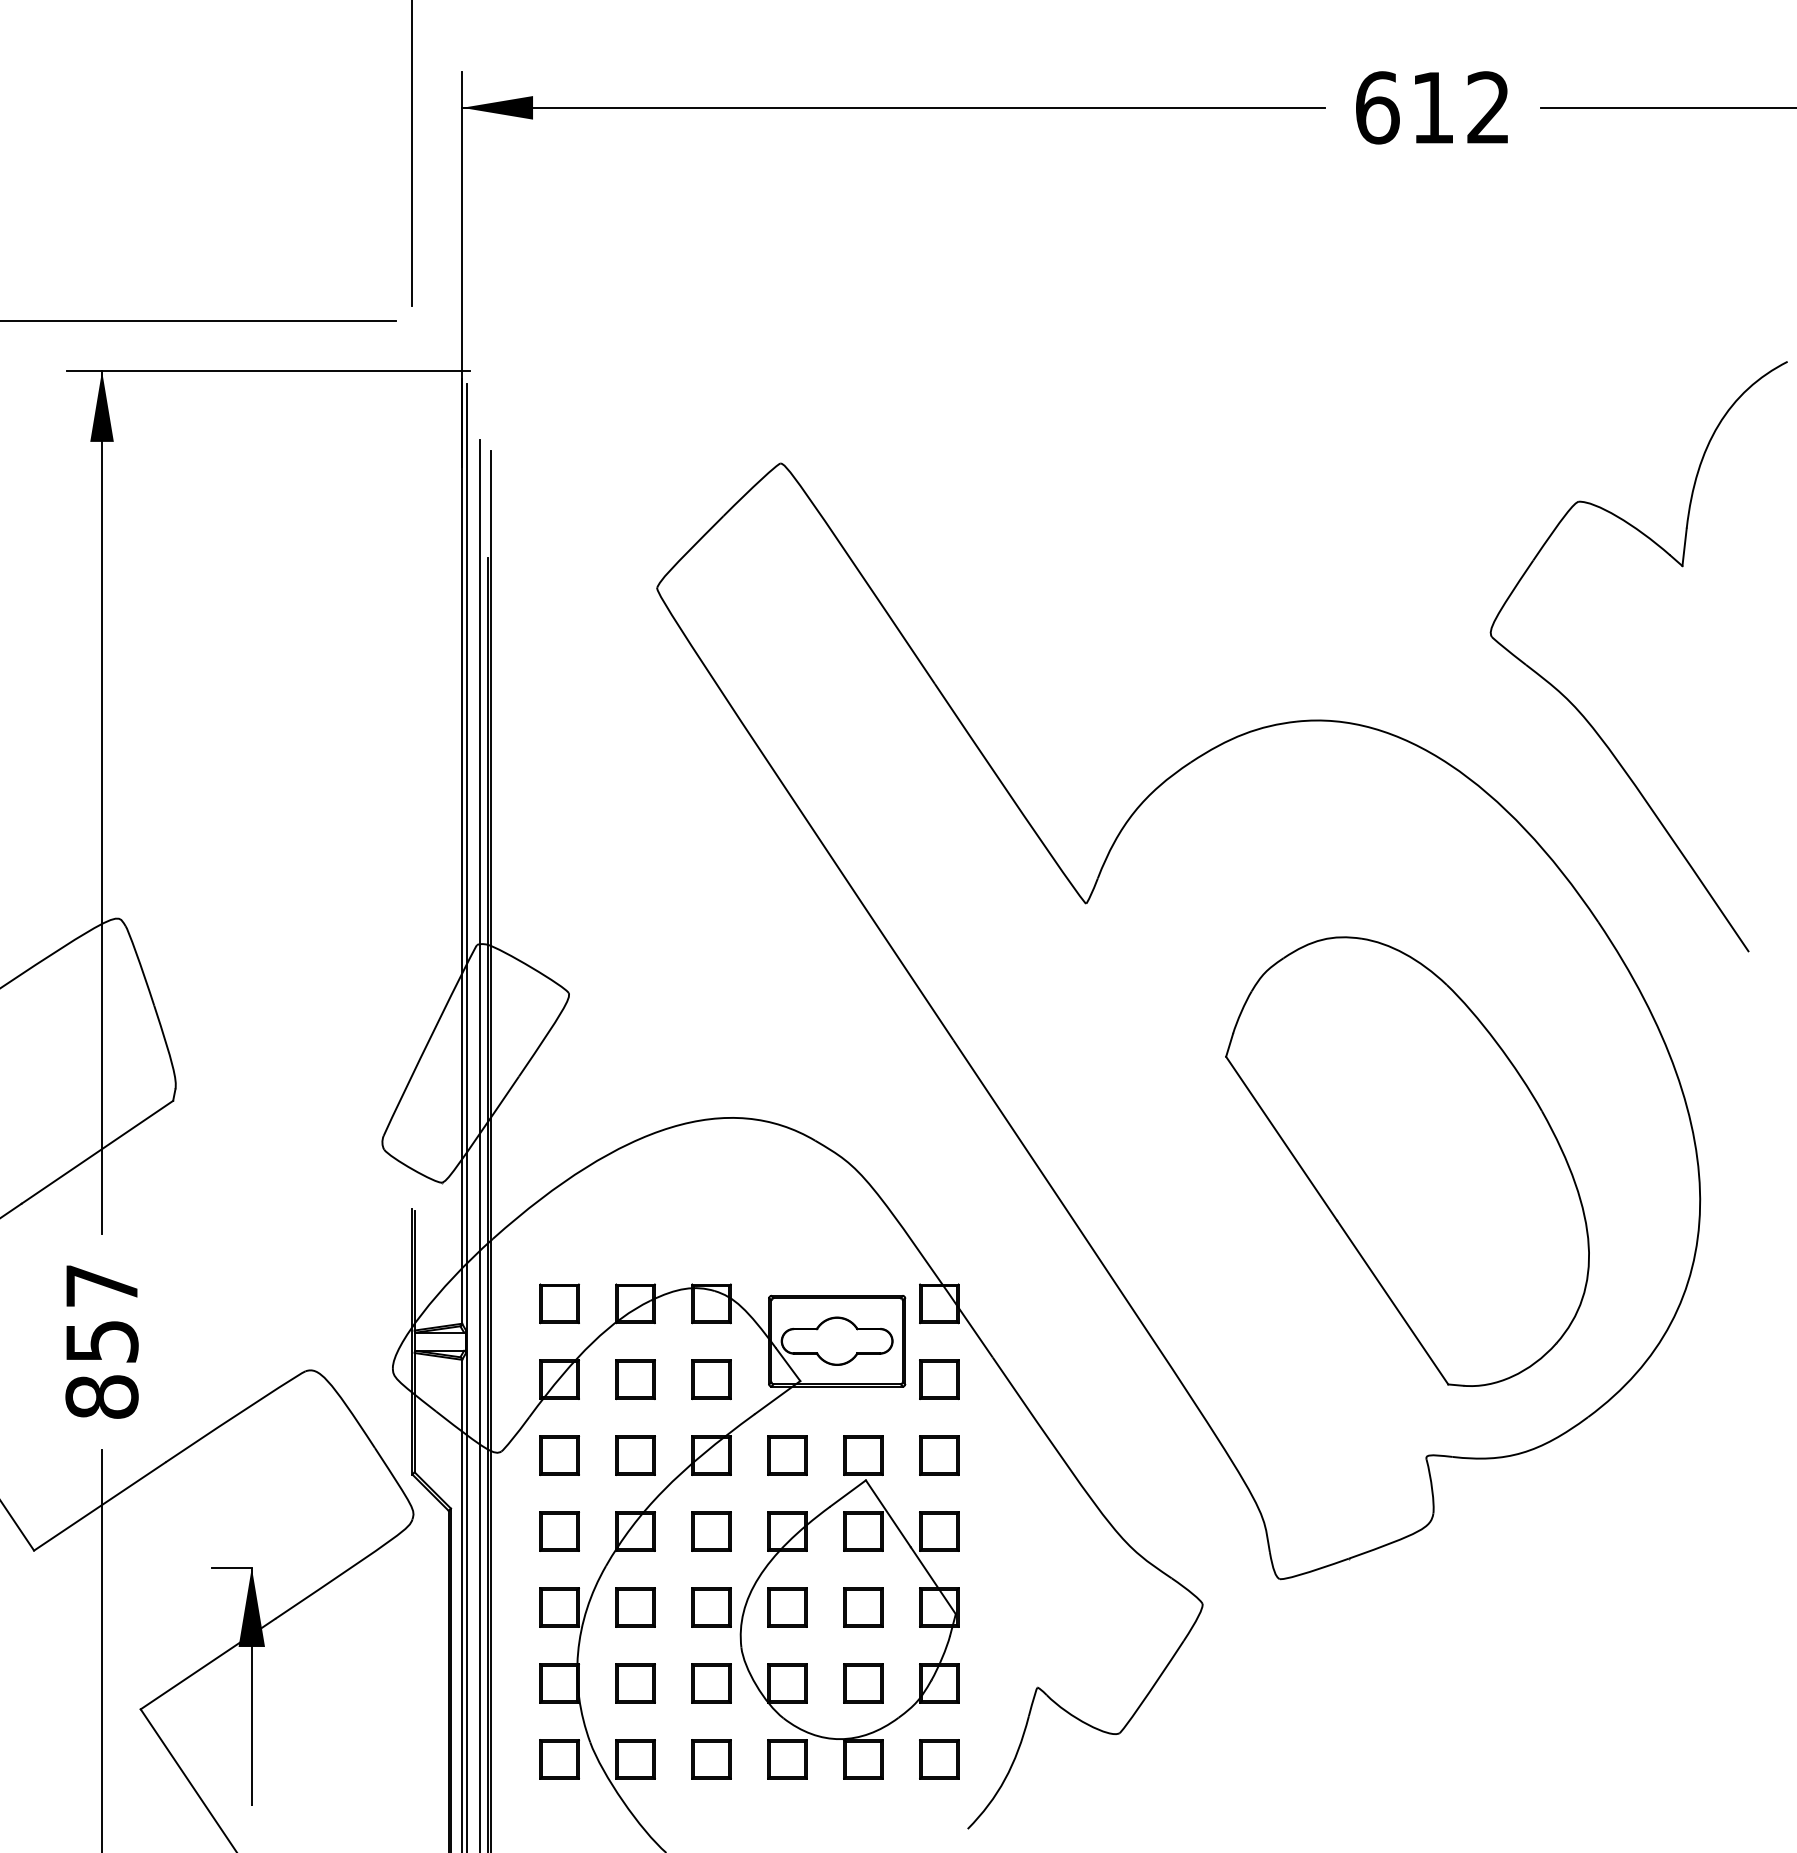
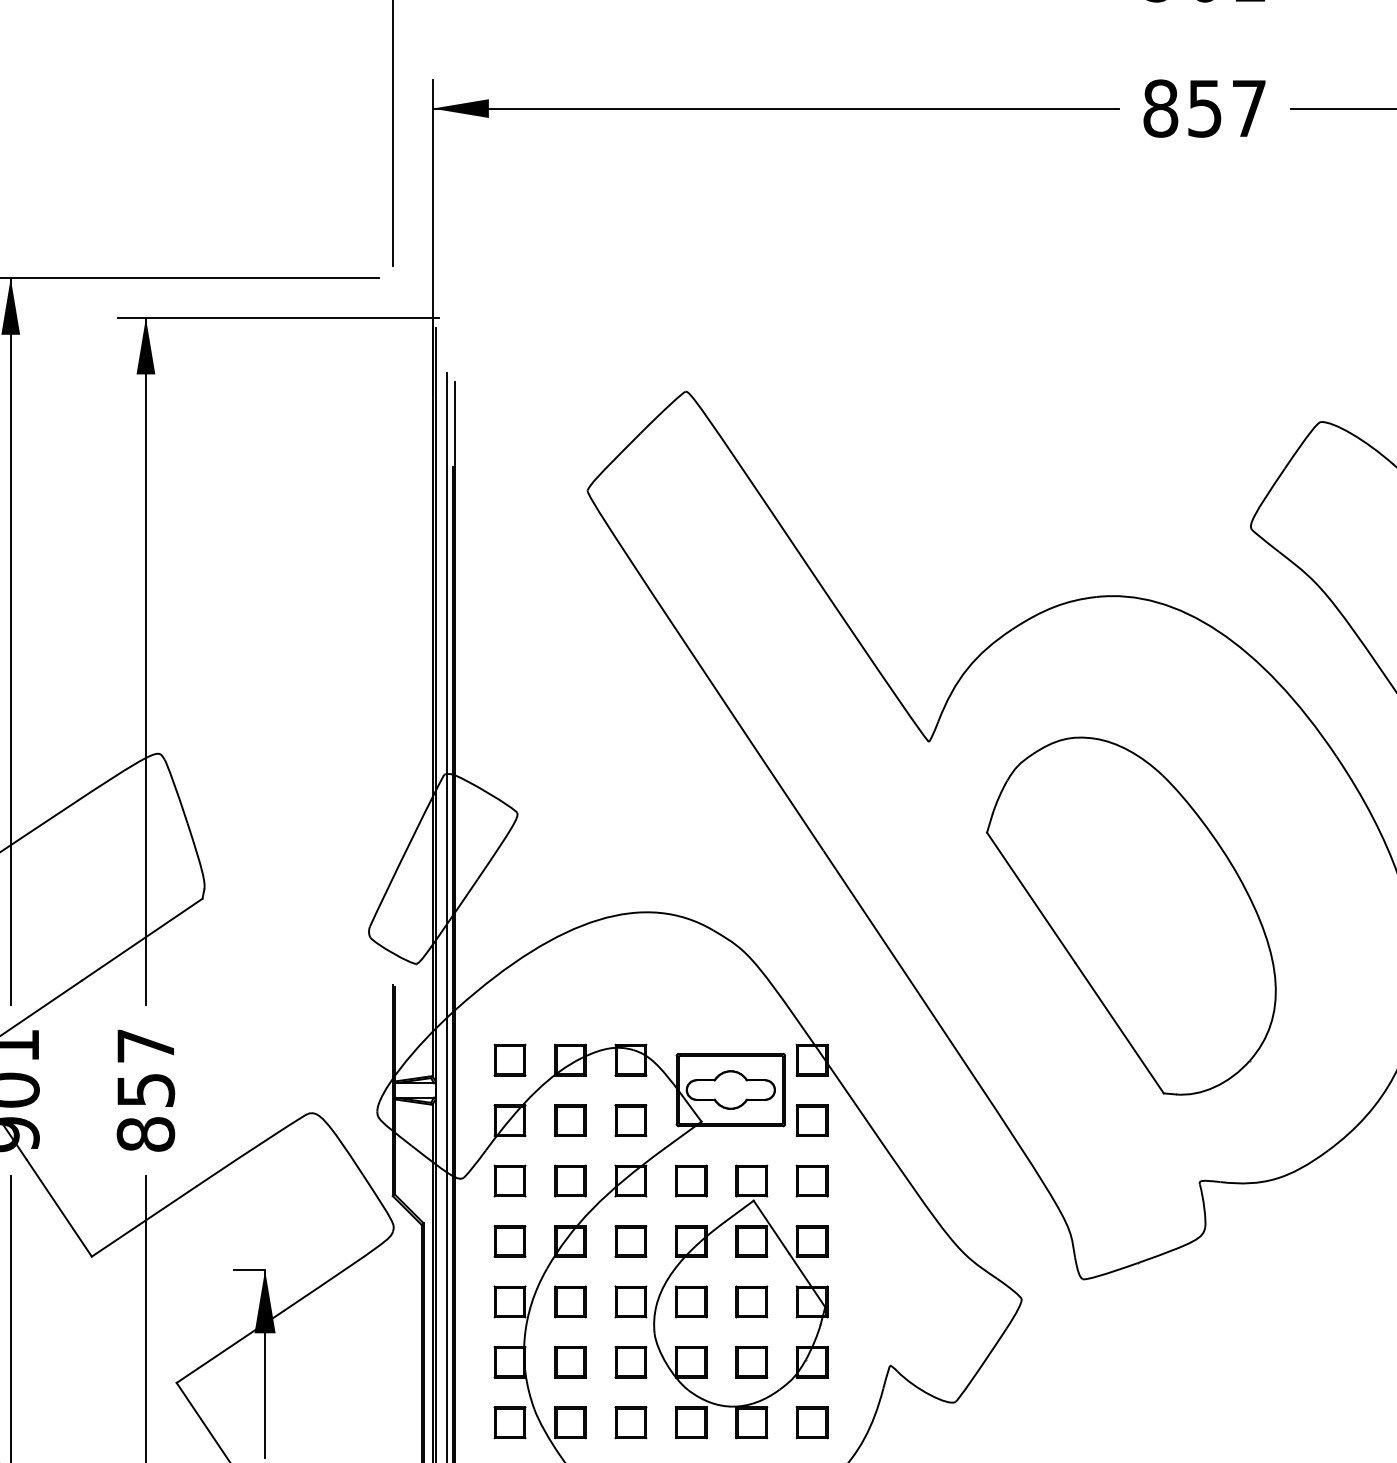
text: (1432, 107) -> (1204, 108), 612 -> 857
part: (1407, 1161) -> (1131, 915), moved

